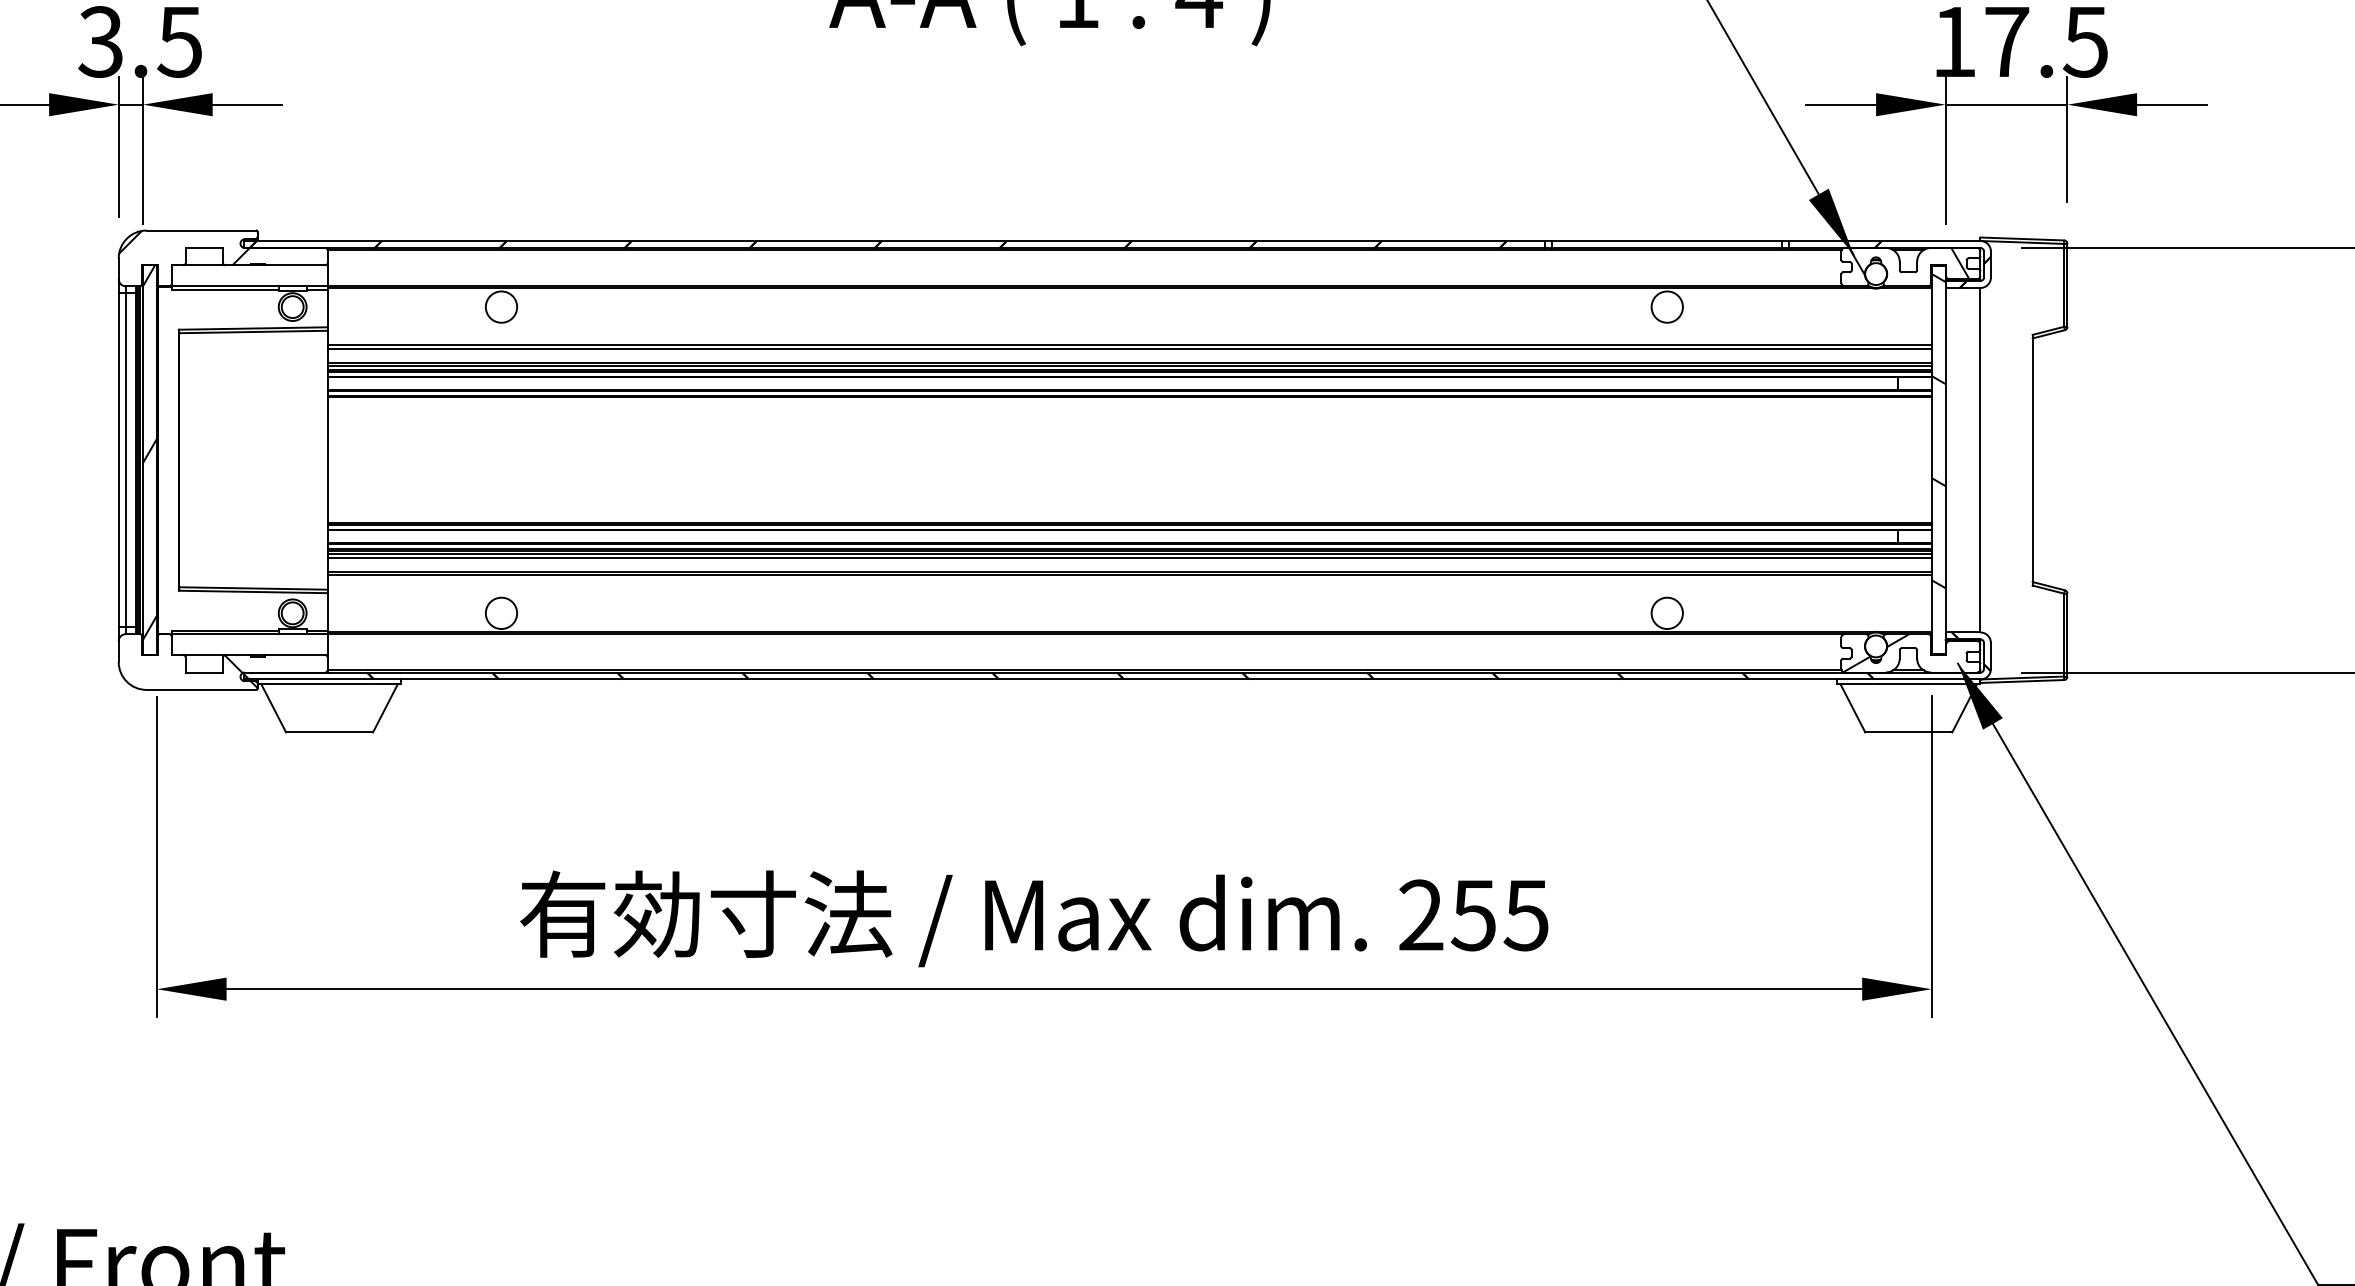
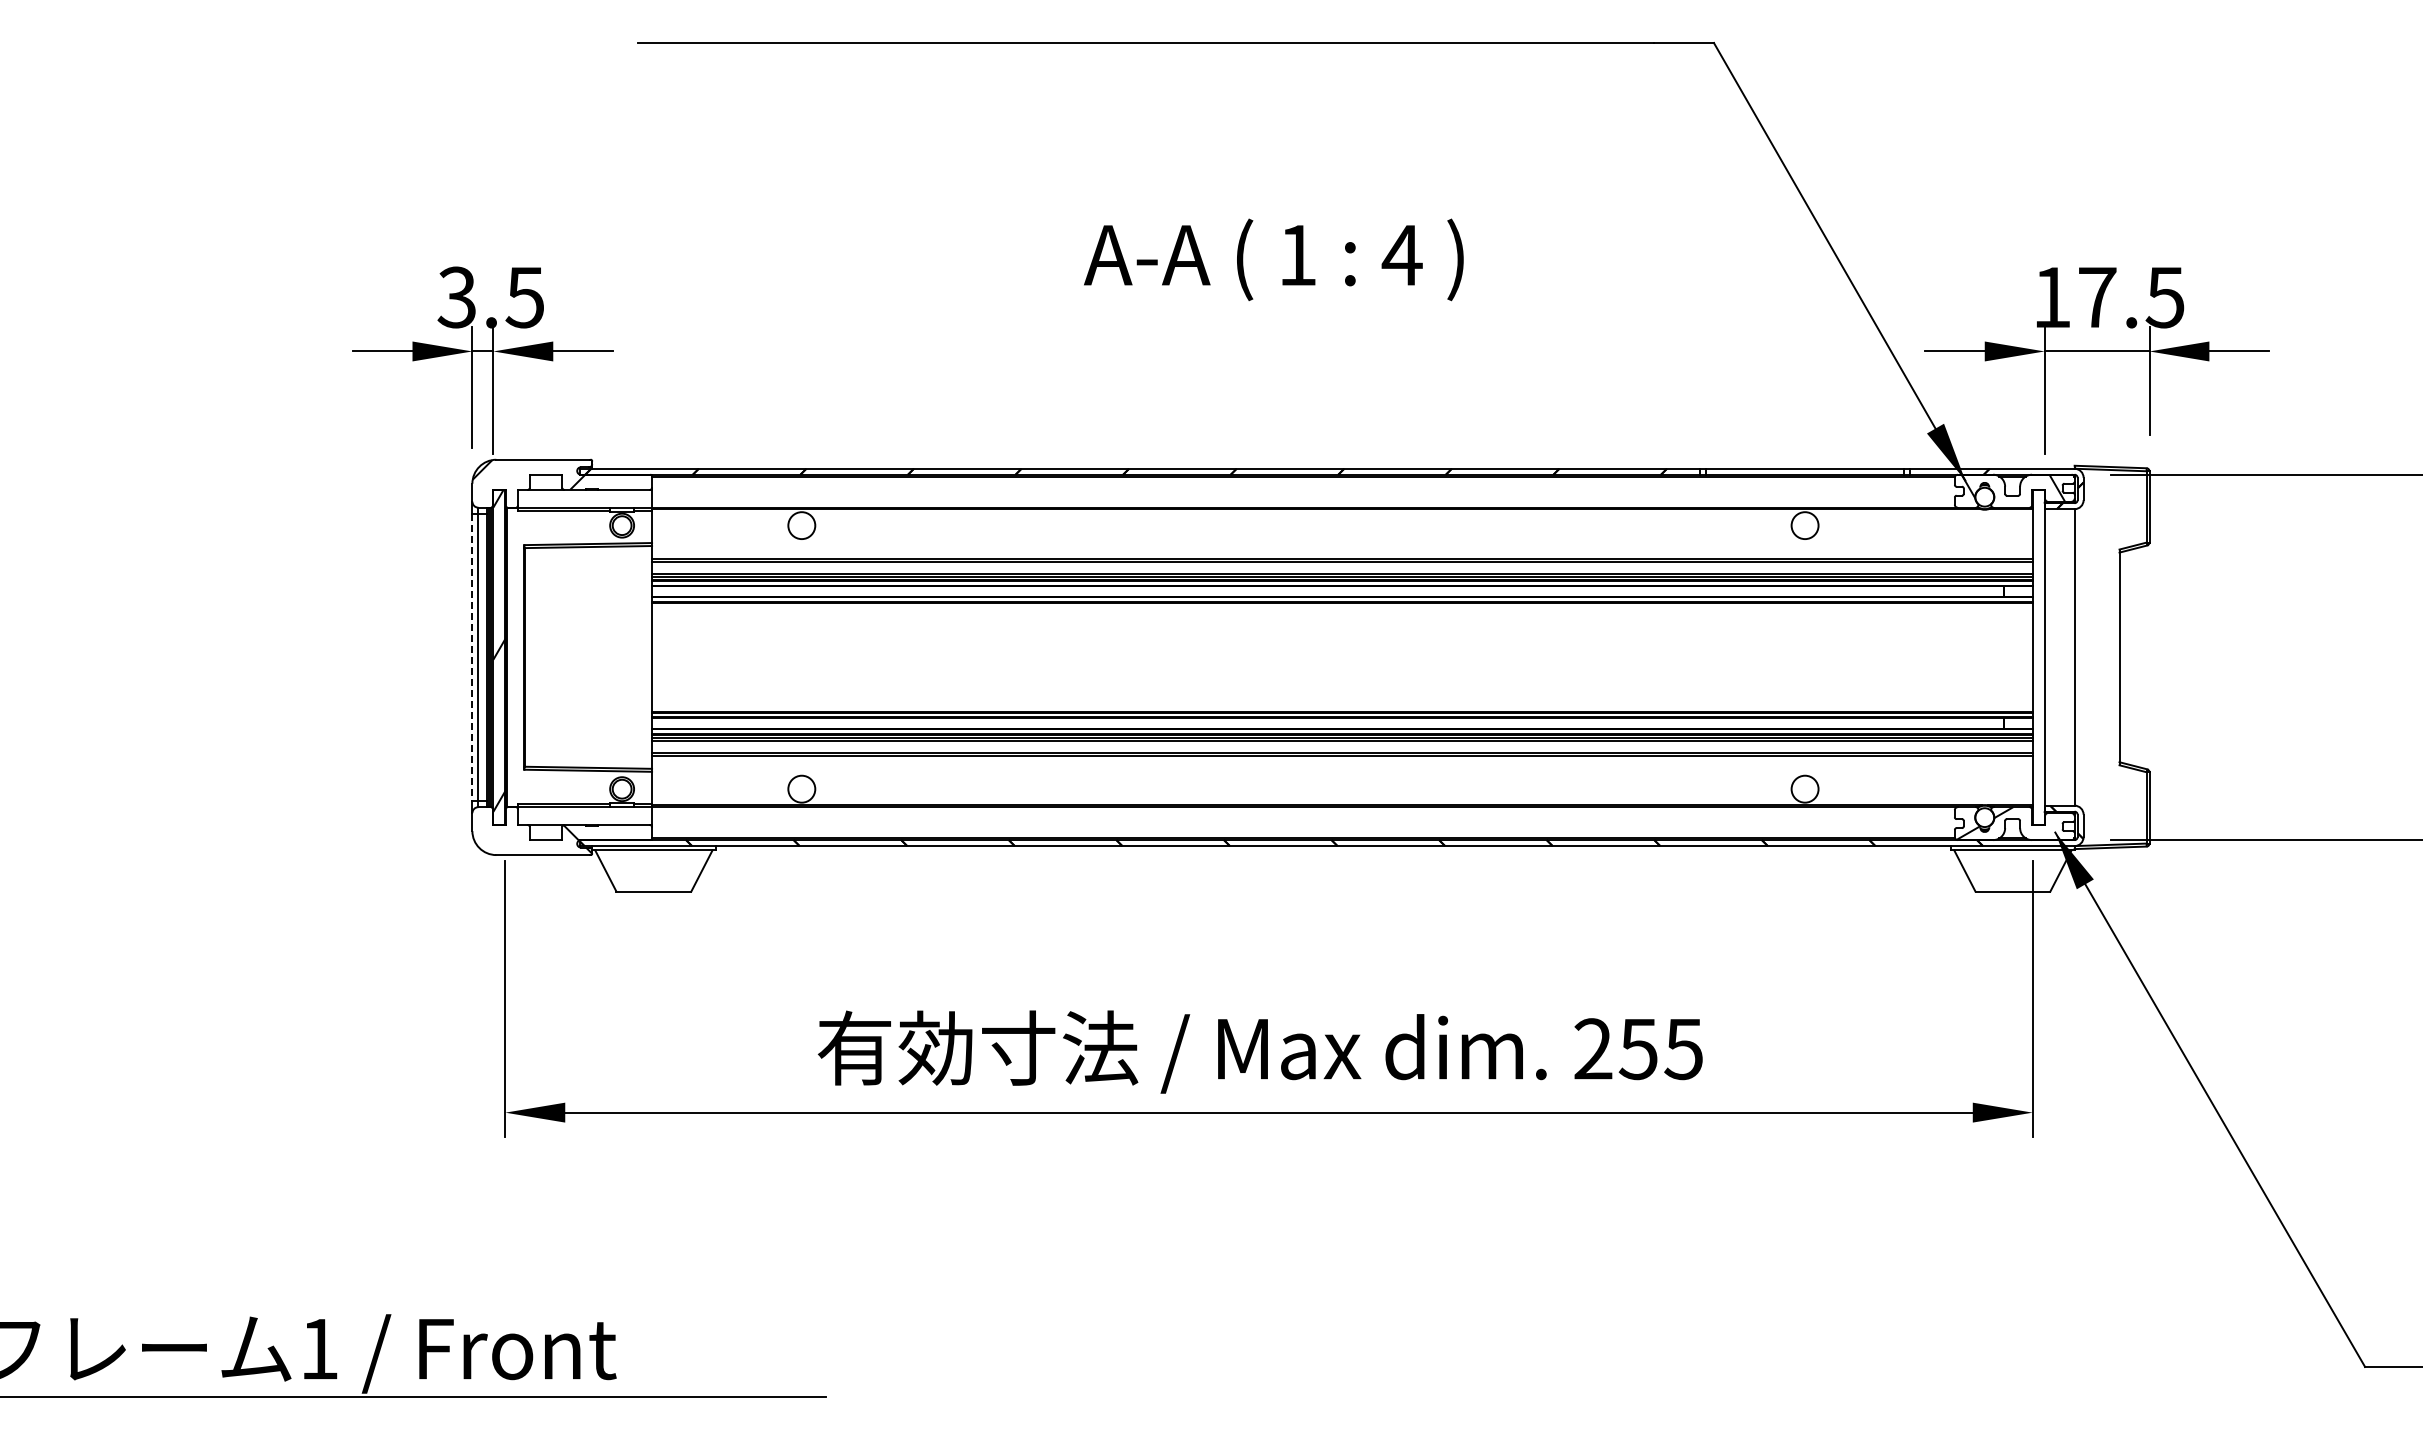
hatch: (1938, 431) -> (2038, 632), removed
line: (118, 460) -> (472, 657), solid -> dashed

